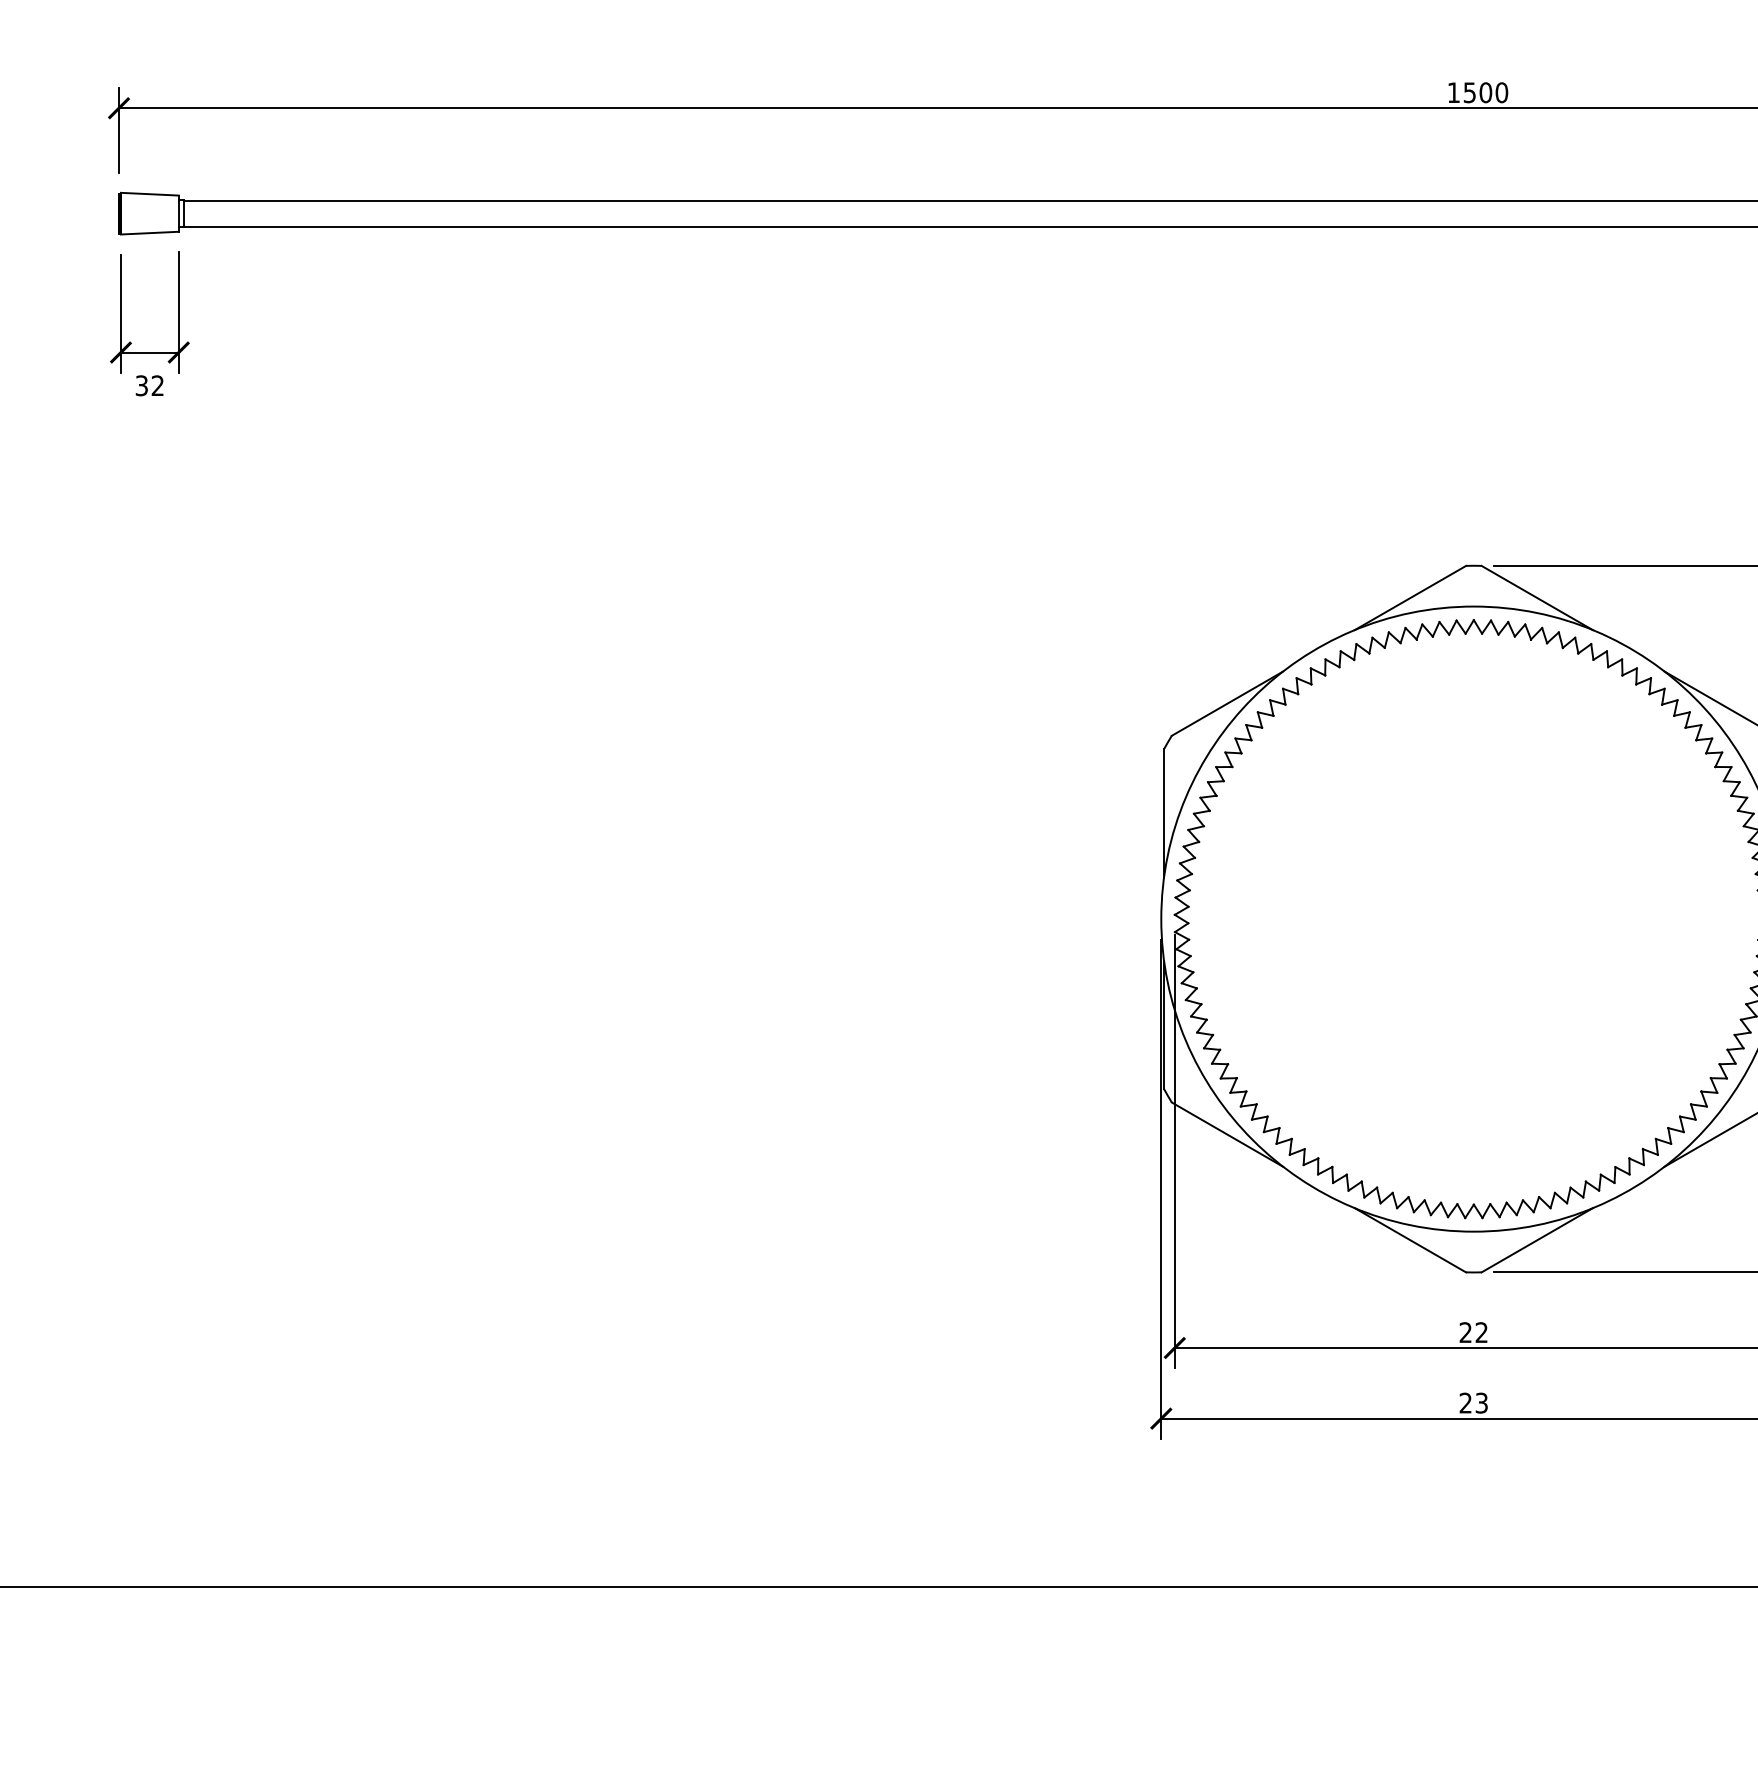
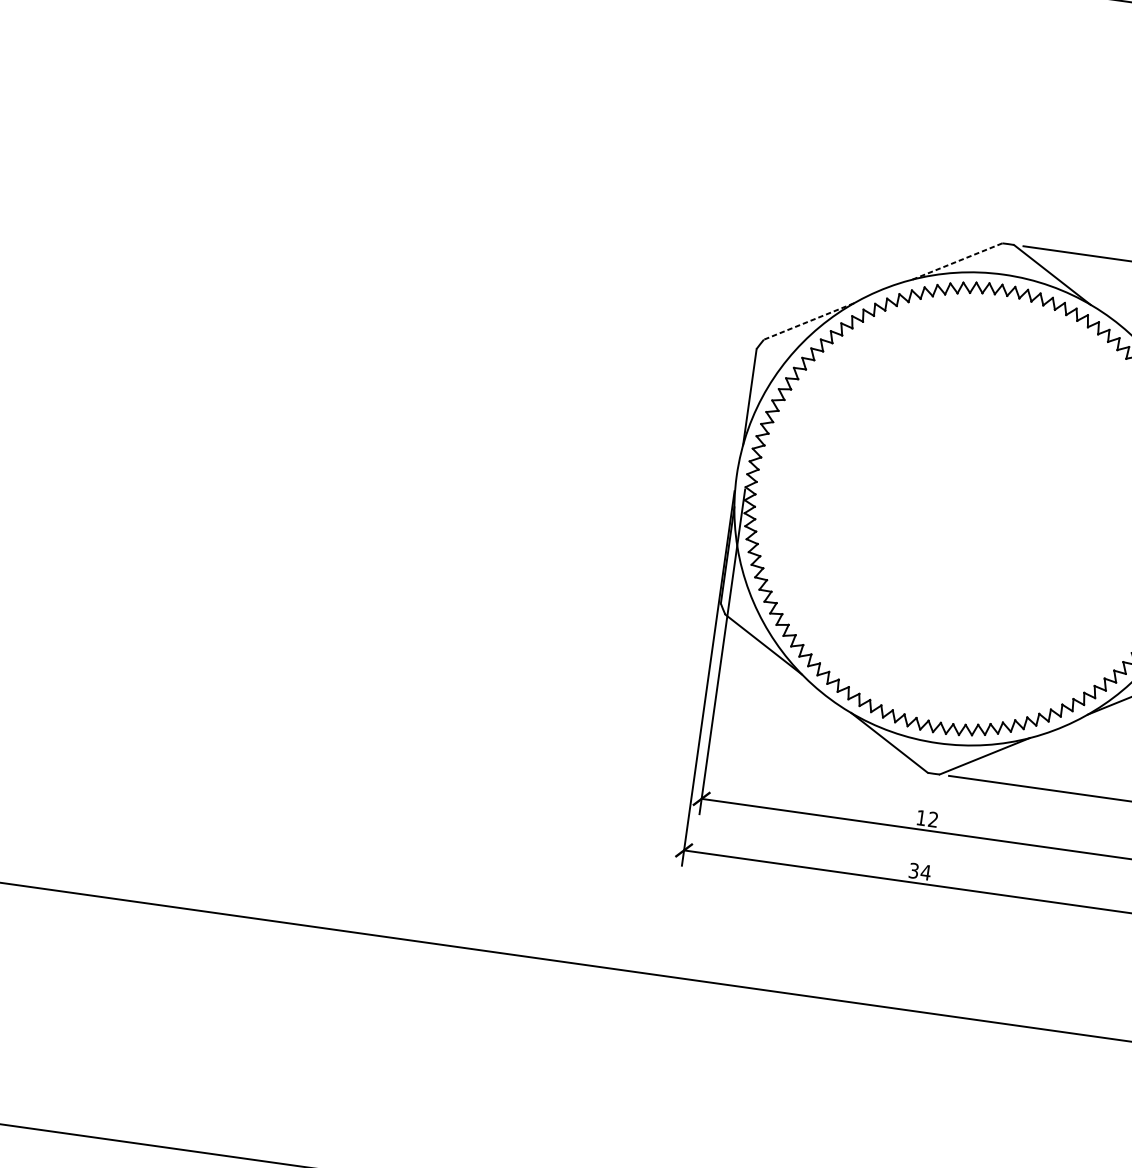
line: (1409, 598) -> (956, 261), solid -> dashed
line: (1227, 703) -> (809, 321), solid -> dashed
text: (1465, 1332) -> (921, 817), 22 -> 12
text: (1473, 1402) -> (919, 871), 23 -> 34

